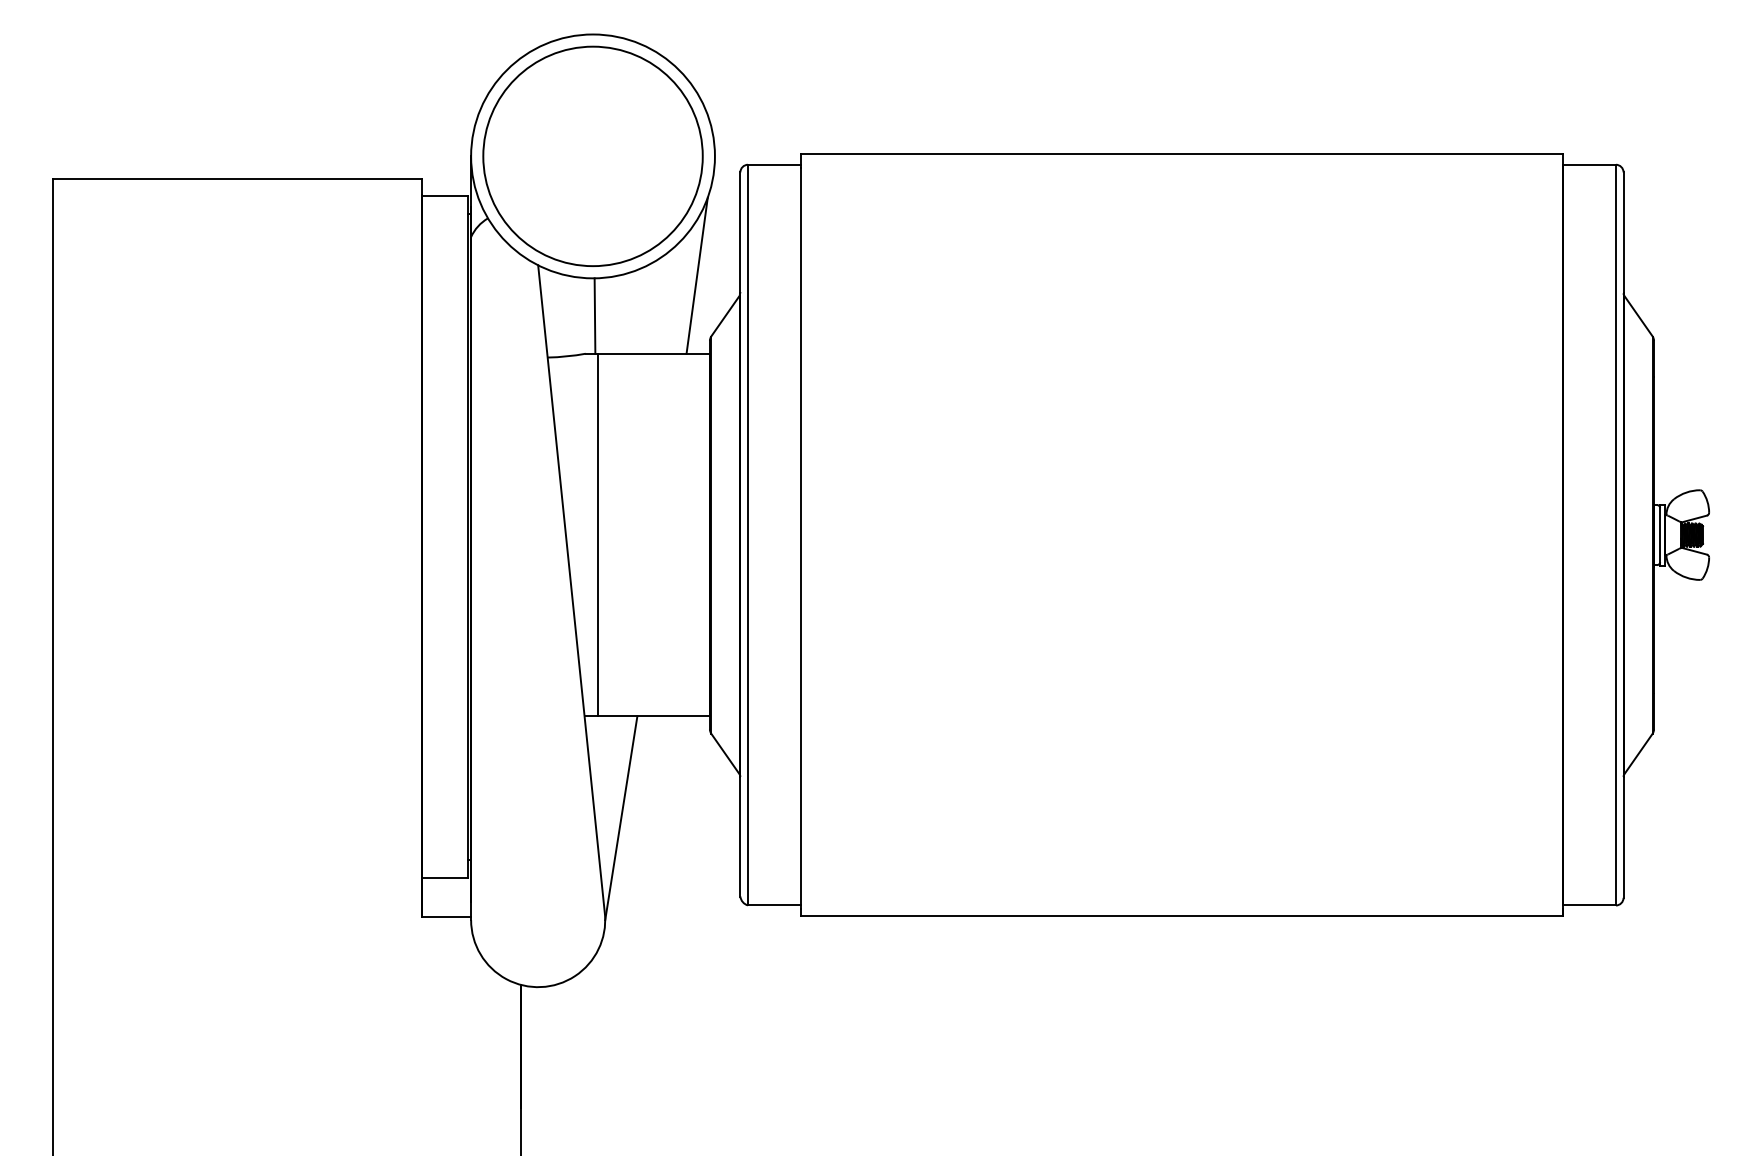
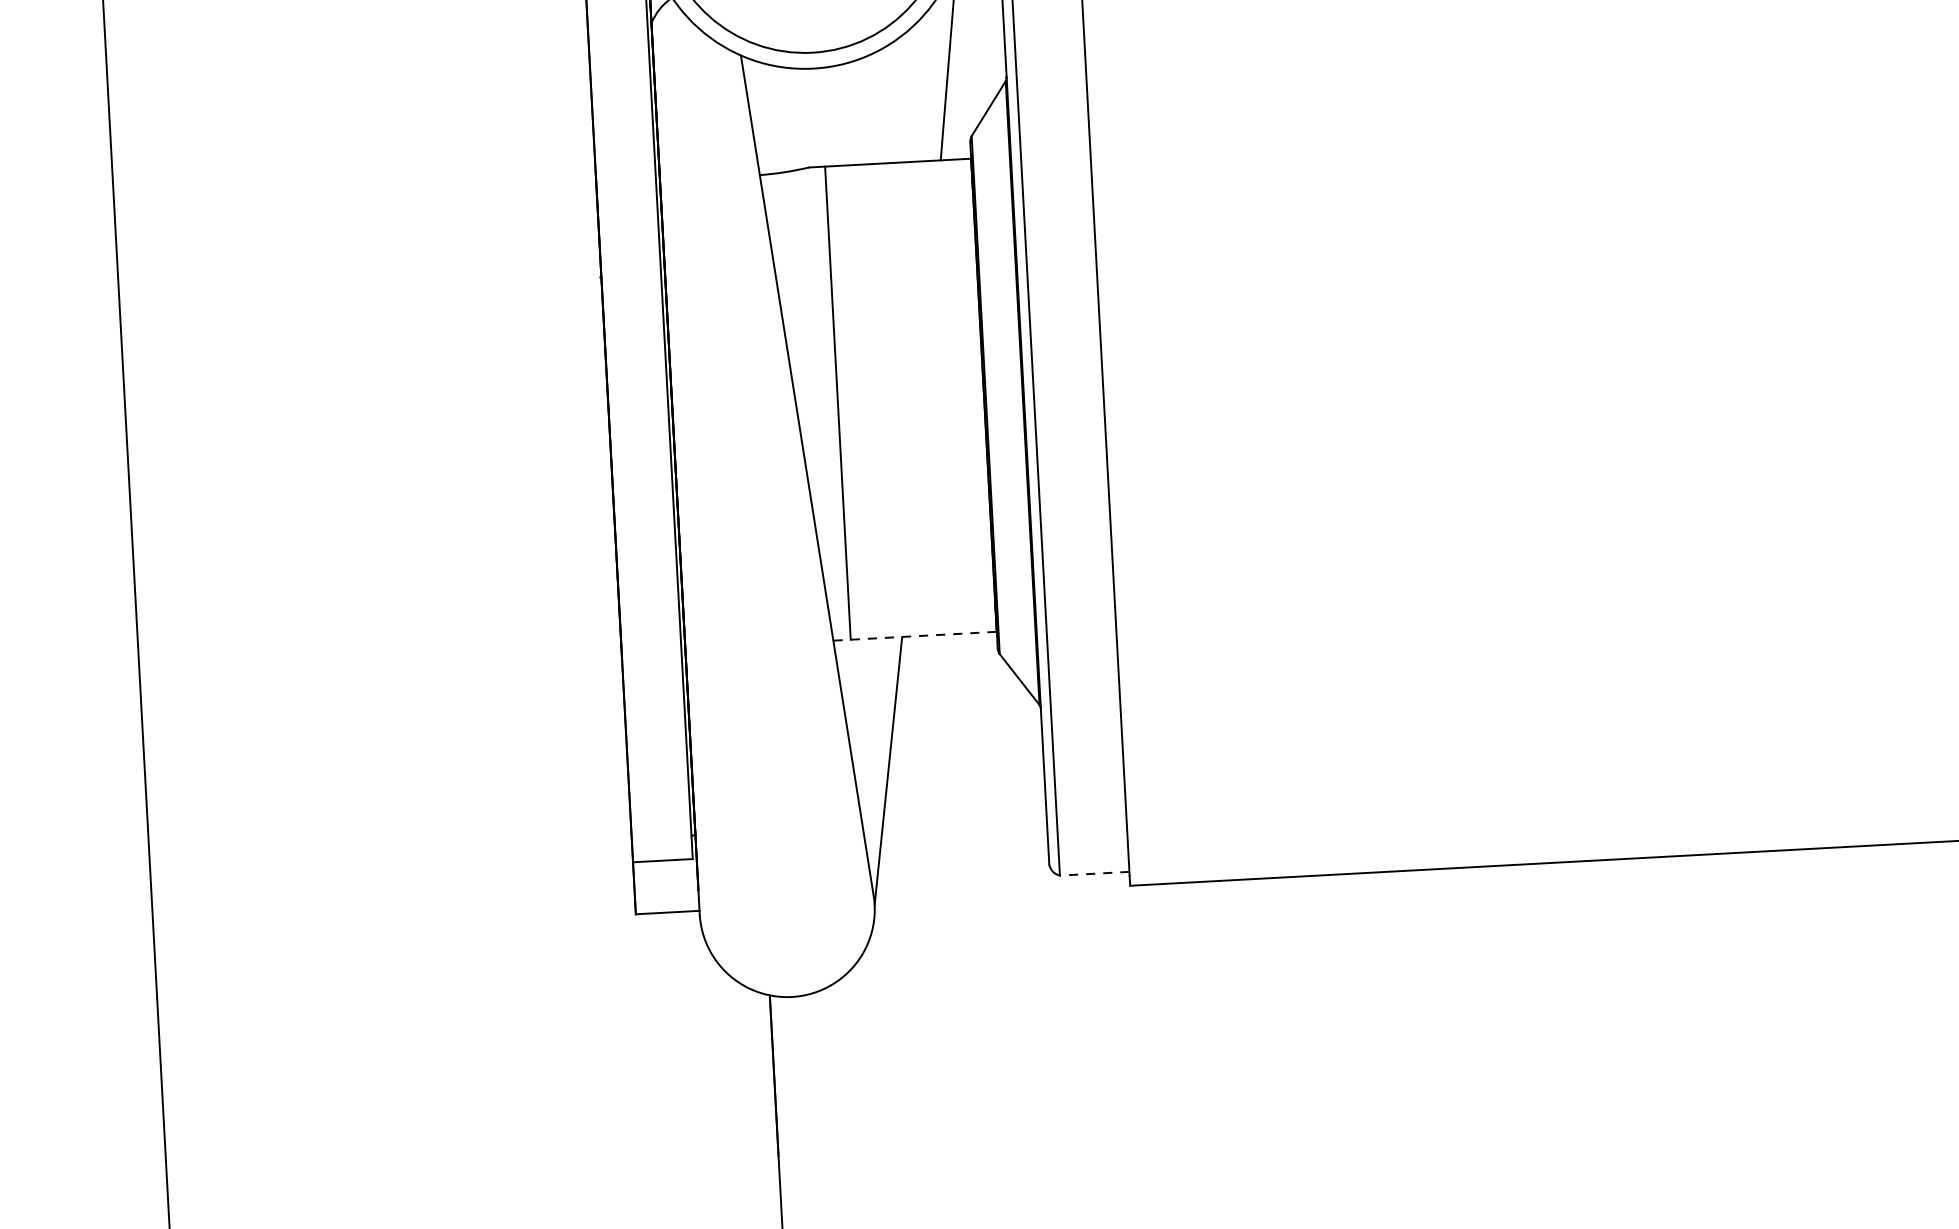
line: (594, 315) -> (817, 116), removed
line: (647, 716) -> (915, 636), solid -> dashed
line: (774, 905) -> (1094, 873), solid -> dashed

